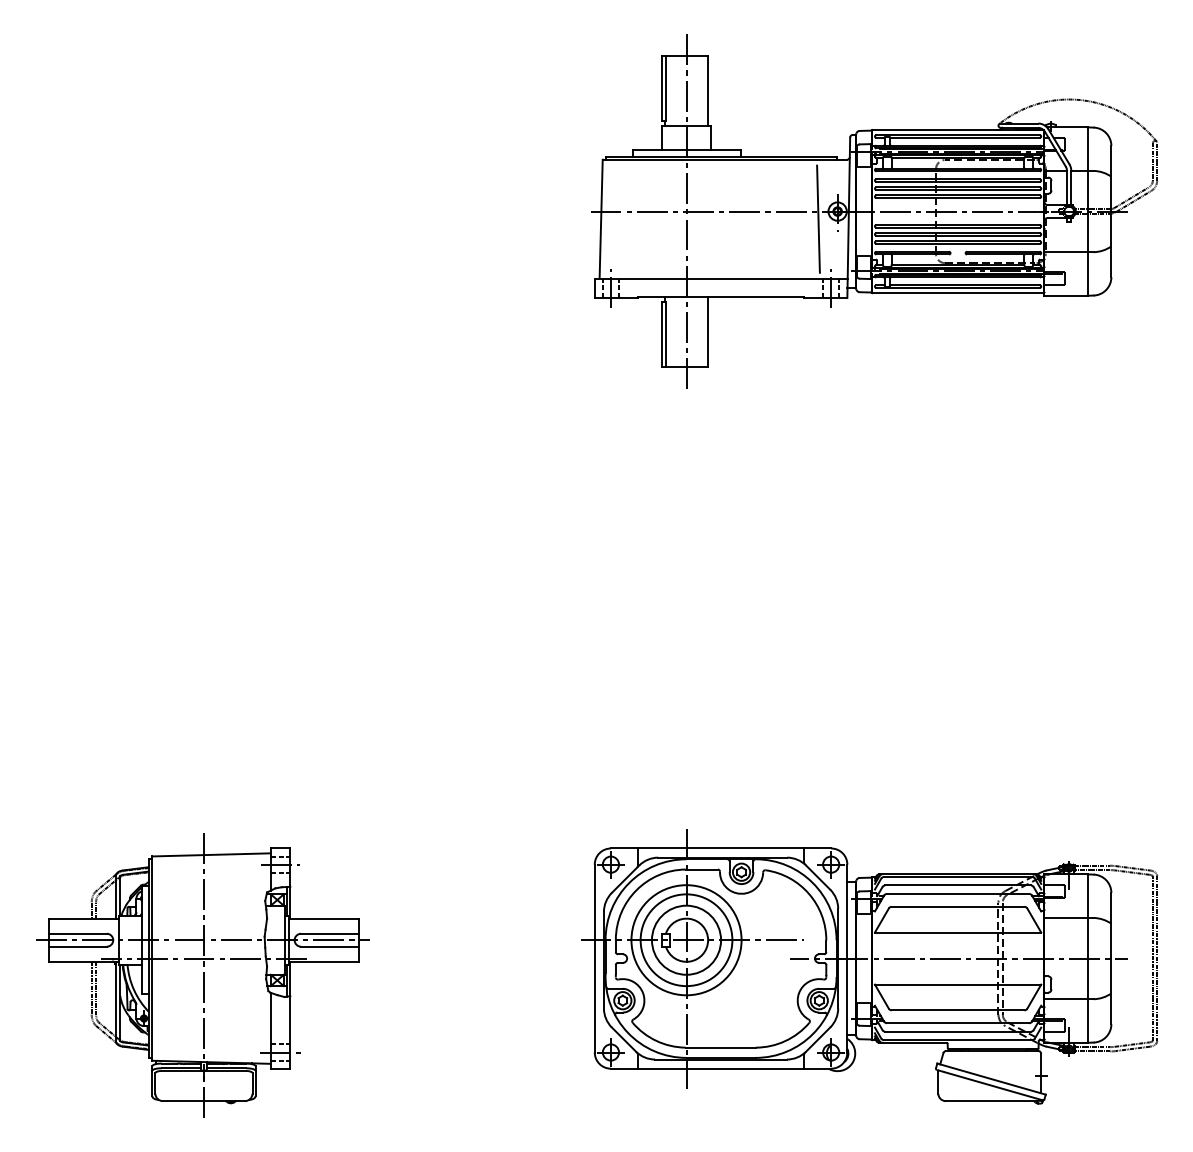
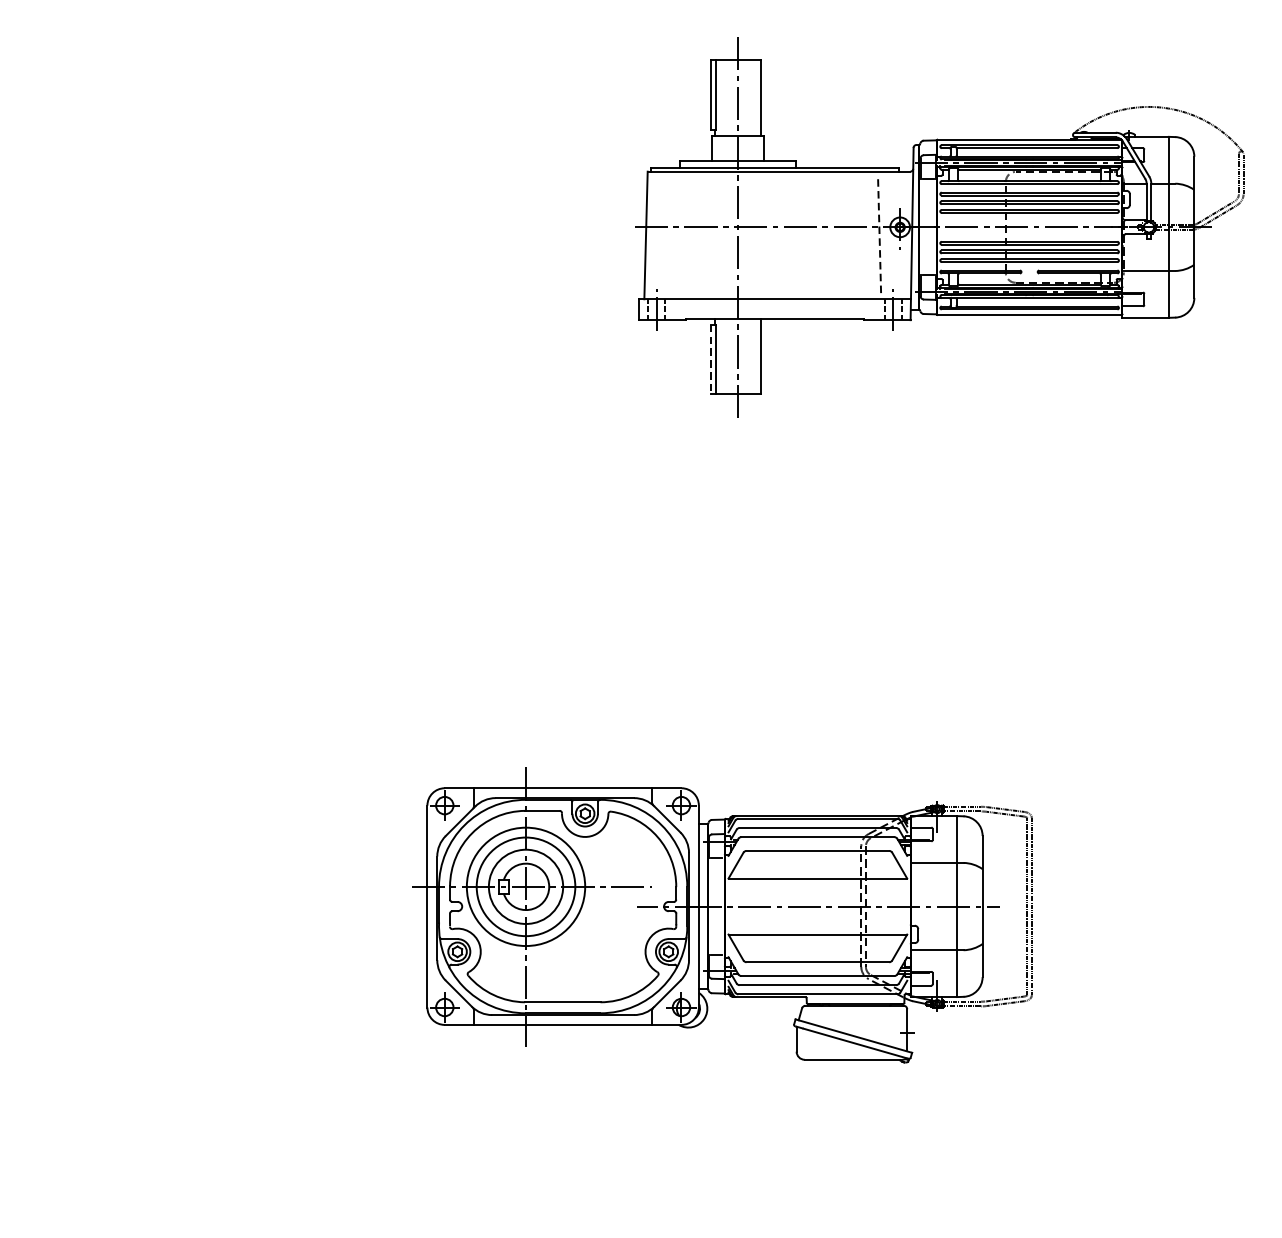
line: (818, 219) -> (879, 235), solid -> dashed
line: (661, 335) -> (710, 360), solid -> dashed
part: (869, 966) -> (722, 915), moved
part: (202, 975) -> (217, 1048), removed

